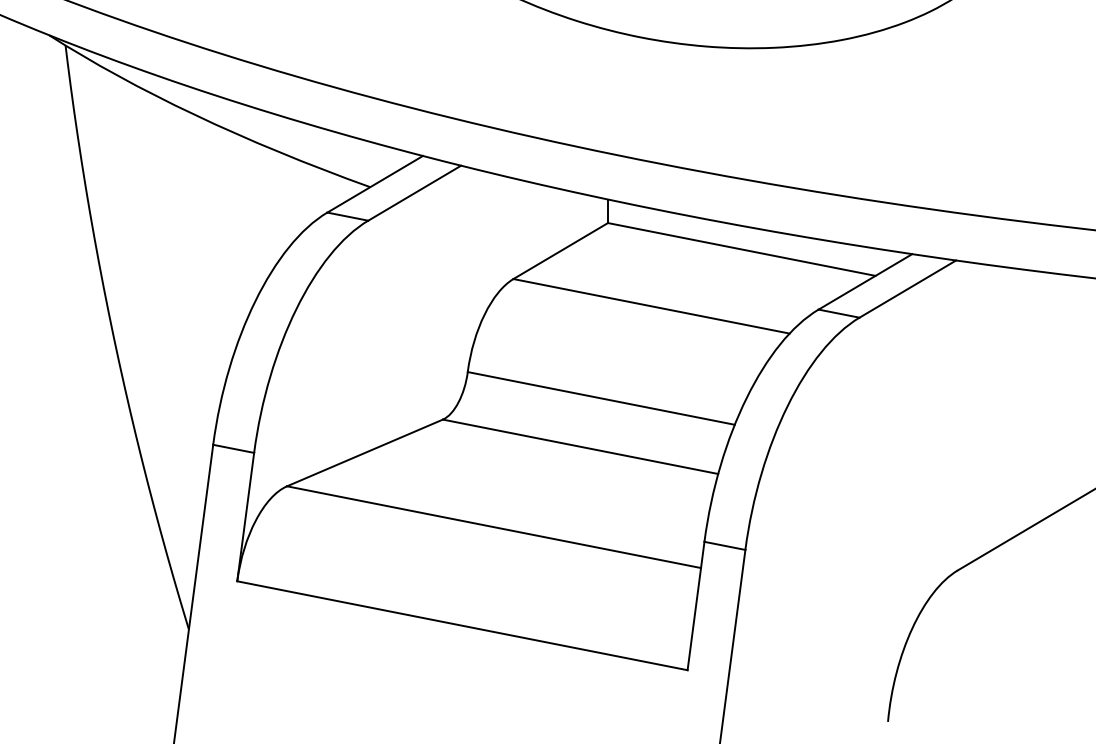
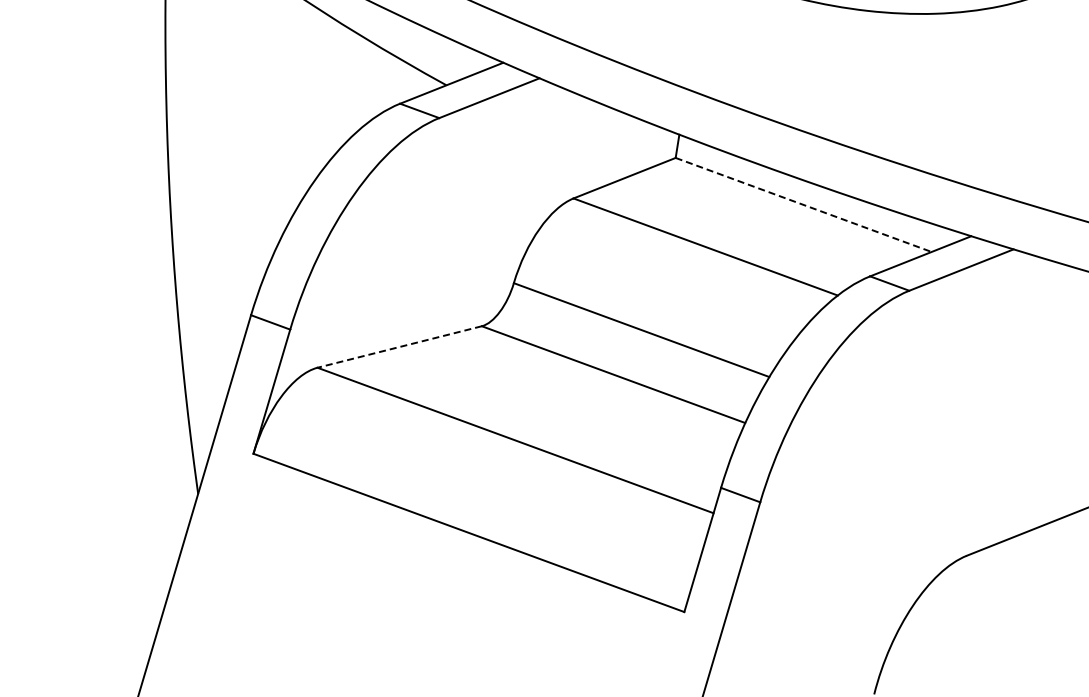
line: (742, 249) -> (804, 205), solid -> dashed
line: (364, 452) -> (399, 346), solid -> dashed

